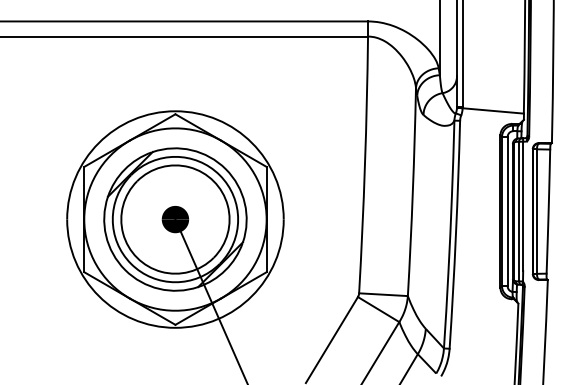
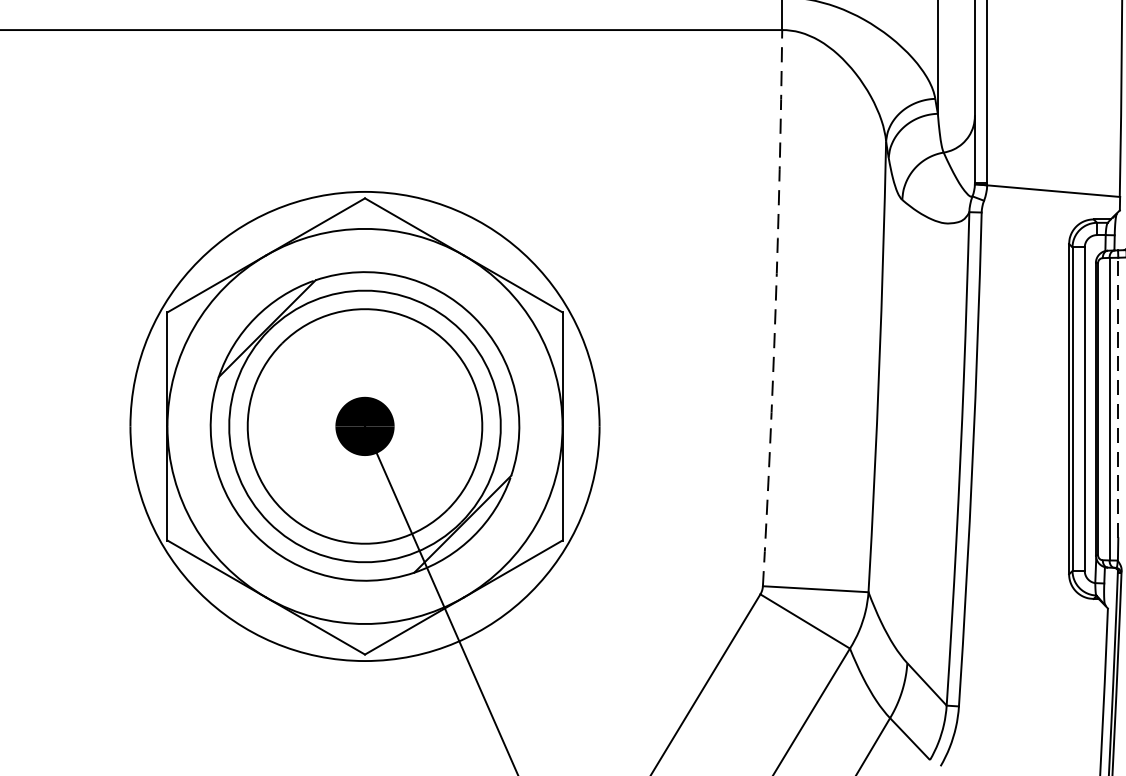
arc: (365, 165) -> (776, 309), solid -> dashed
line: (523, 206) -> (1119, 398), solid -> dashed

